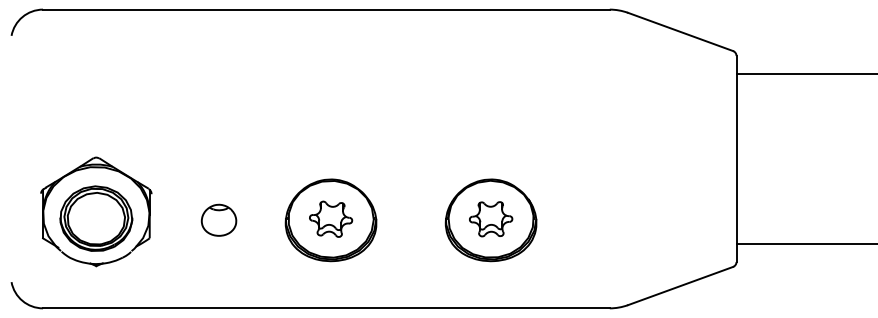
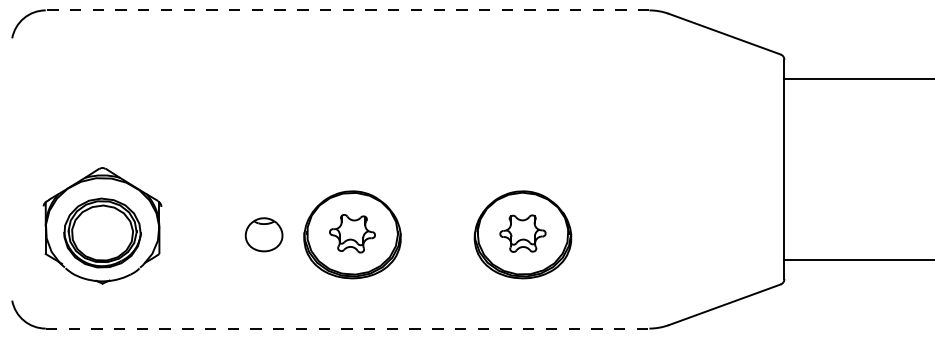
line: (325, 9) -> (346, 10), solid -> dashed
part: (218, 219) -> (263, 233), moved
line: (326, 308) -> (347, 328), solid -> dashed

